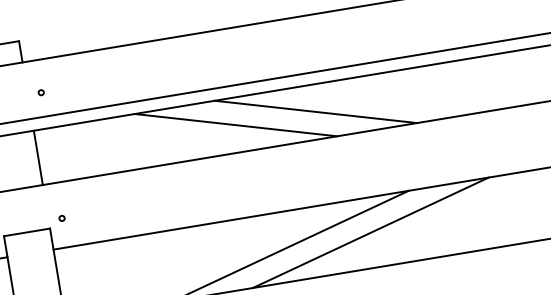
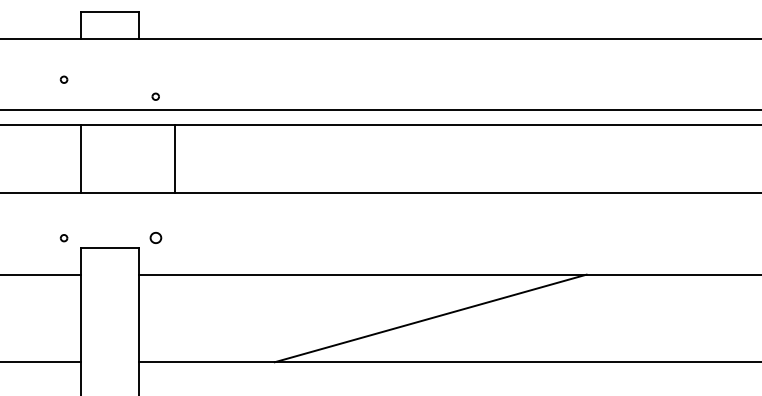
part: (41, 92) -> (155, 96), moved
line: (315, 111) -> (488, 158), removed
line: (235, 124) -> (387, 158), removed
line: (37, 157) -> (174, 158), moved
part: (61, 218) -> (155, 238), size x1.6
line: (370, 232) -> (531, 318), removed

